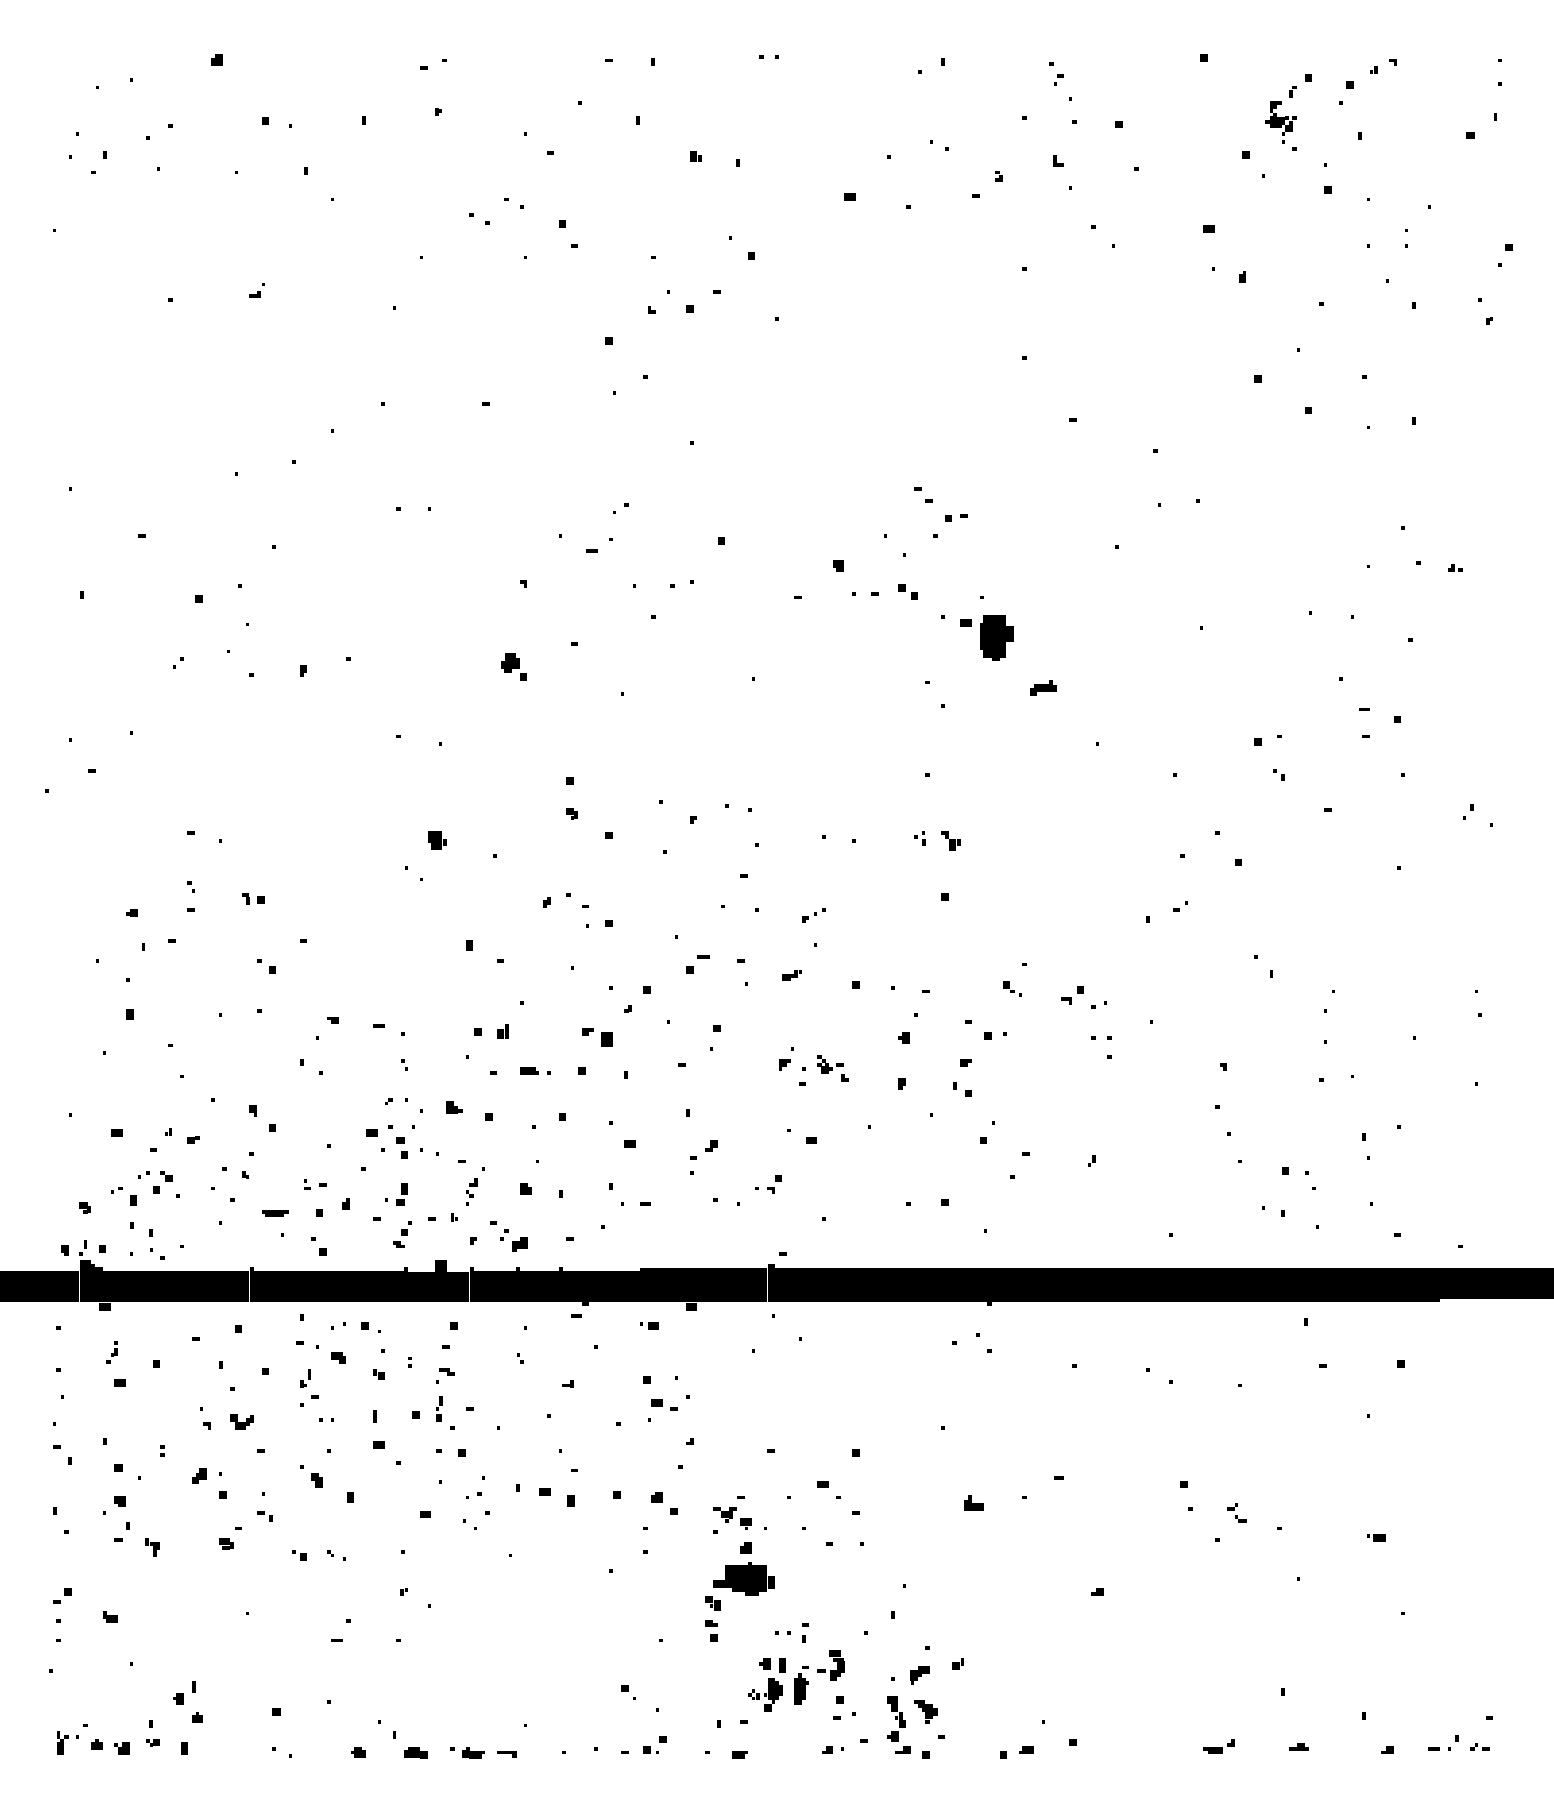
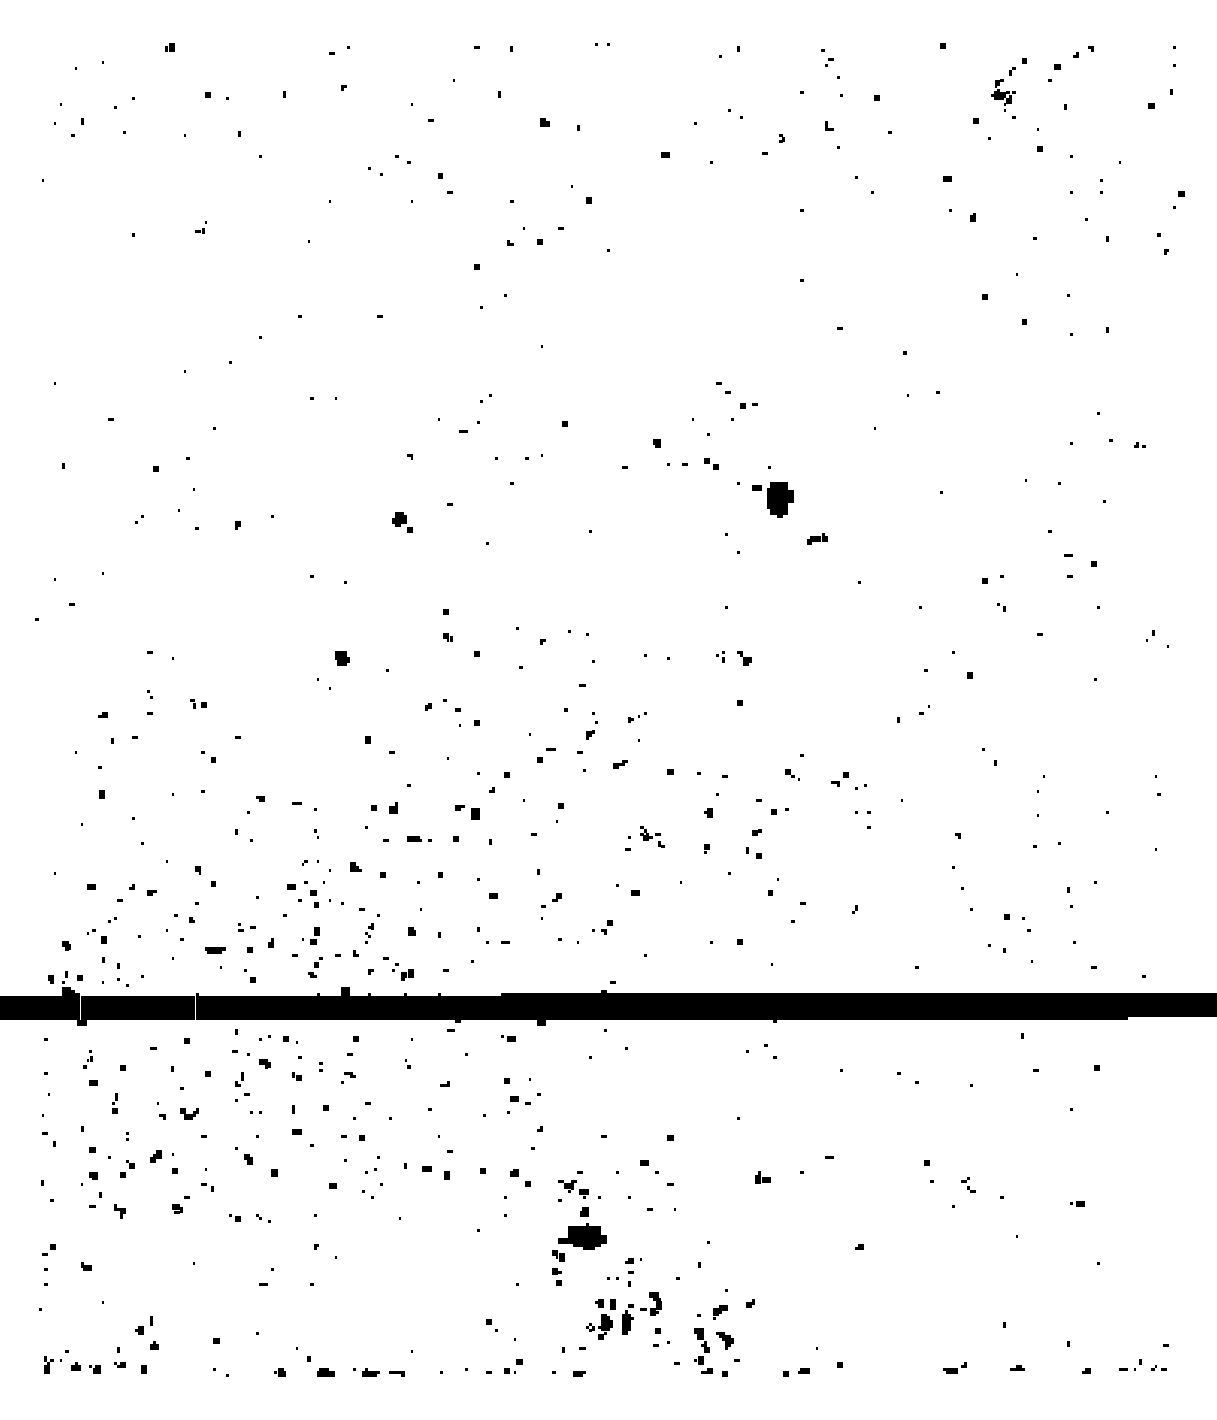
part: (785, 1059) -> (591, 730), moved
part: (162, 1181) -> (127, 1168), moved
part: (438, 1408) -> (114, 1103), moved
part: (833, 1749) -> (633, 1260), moved

